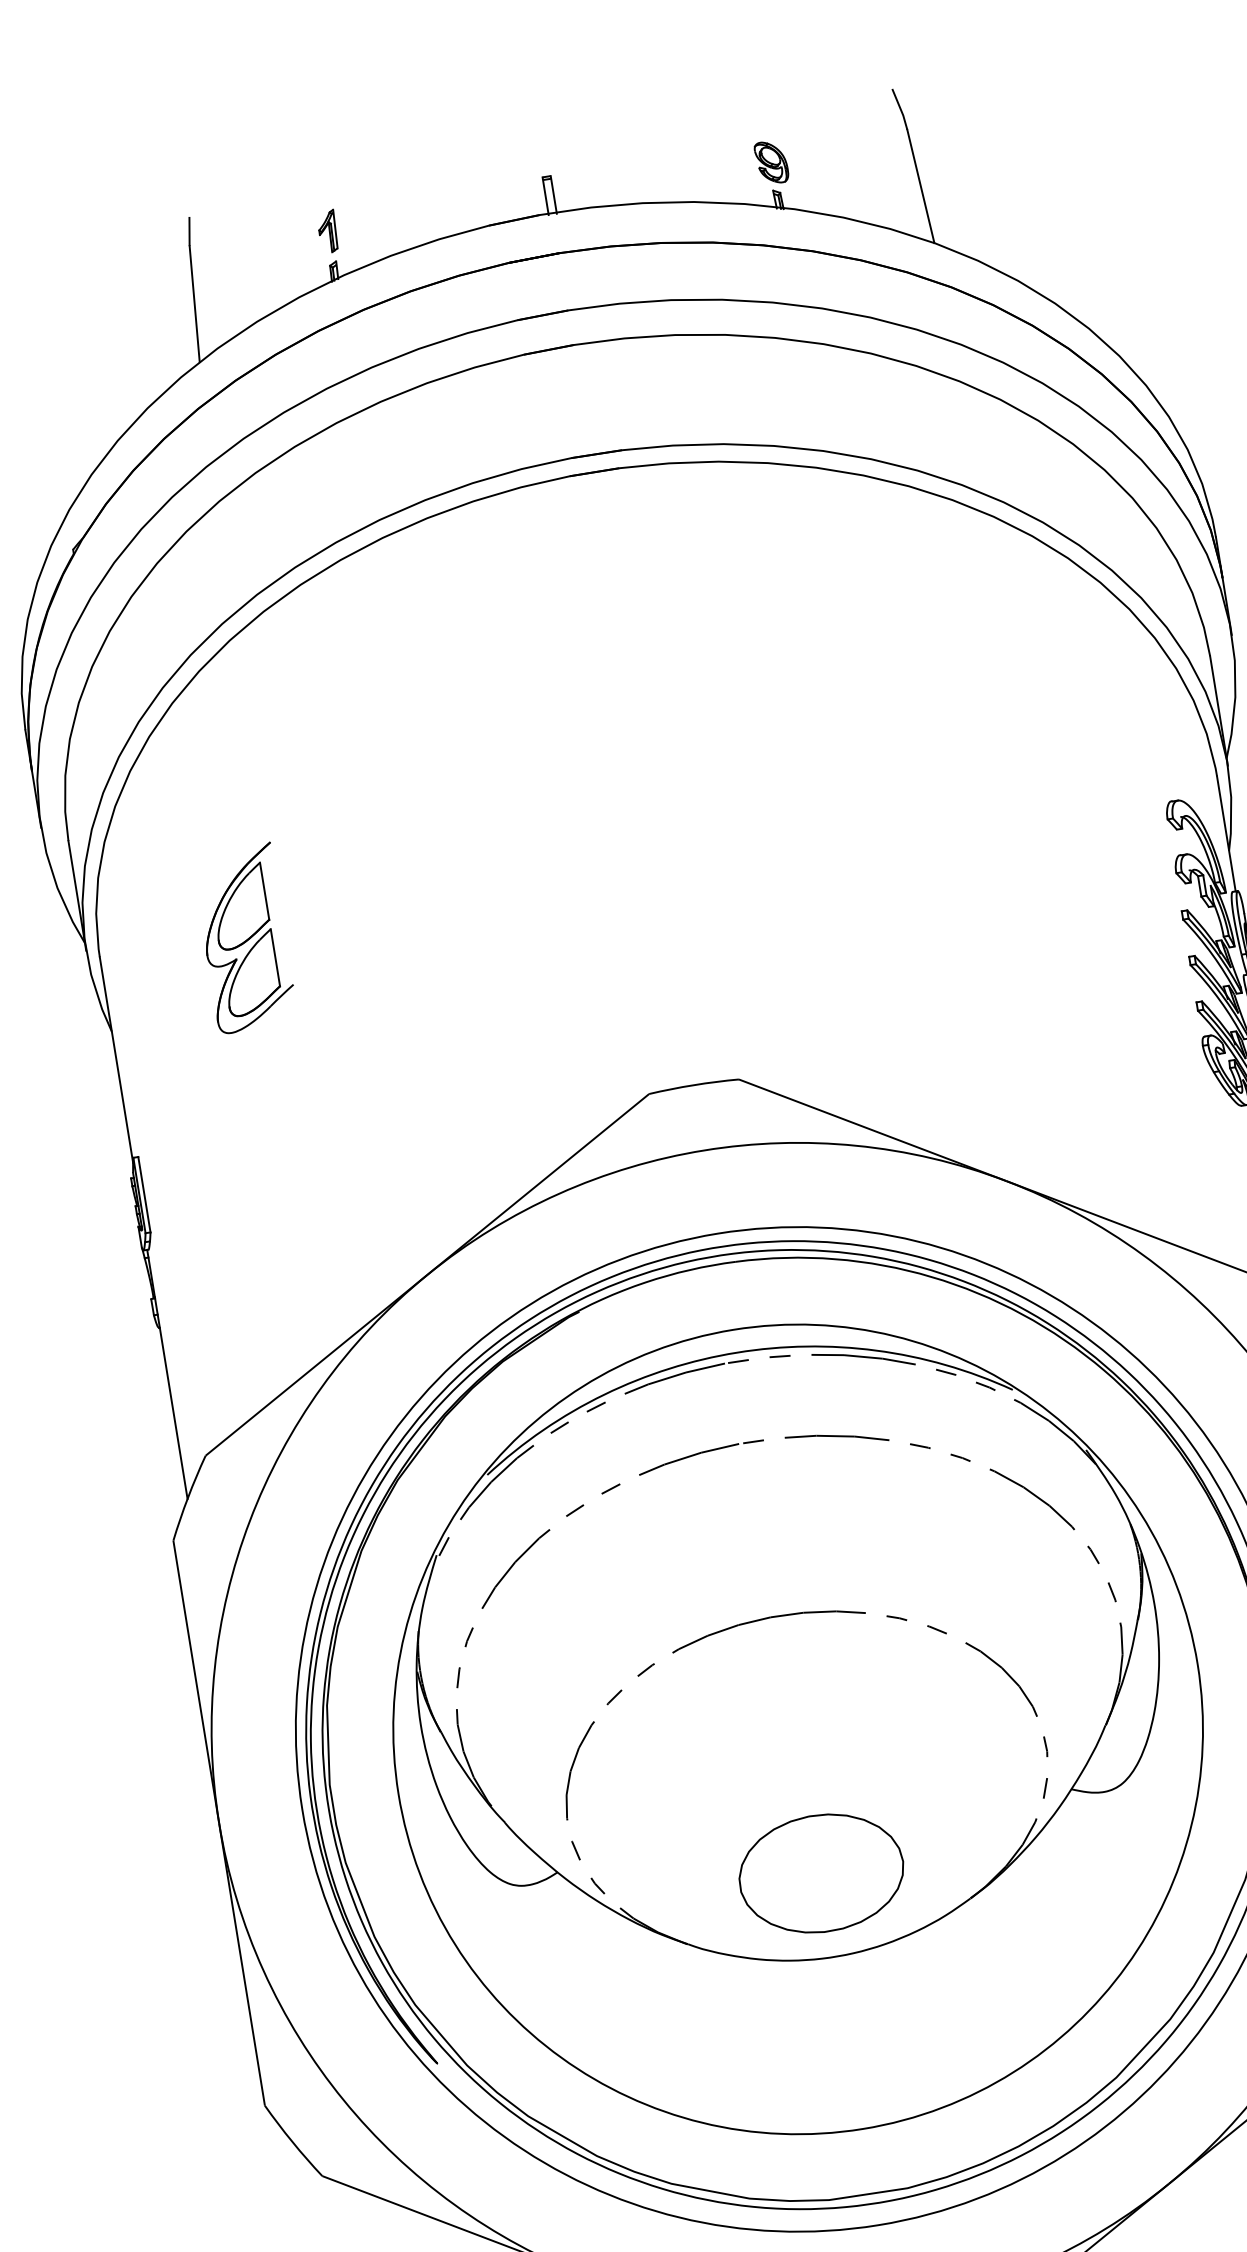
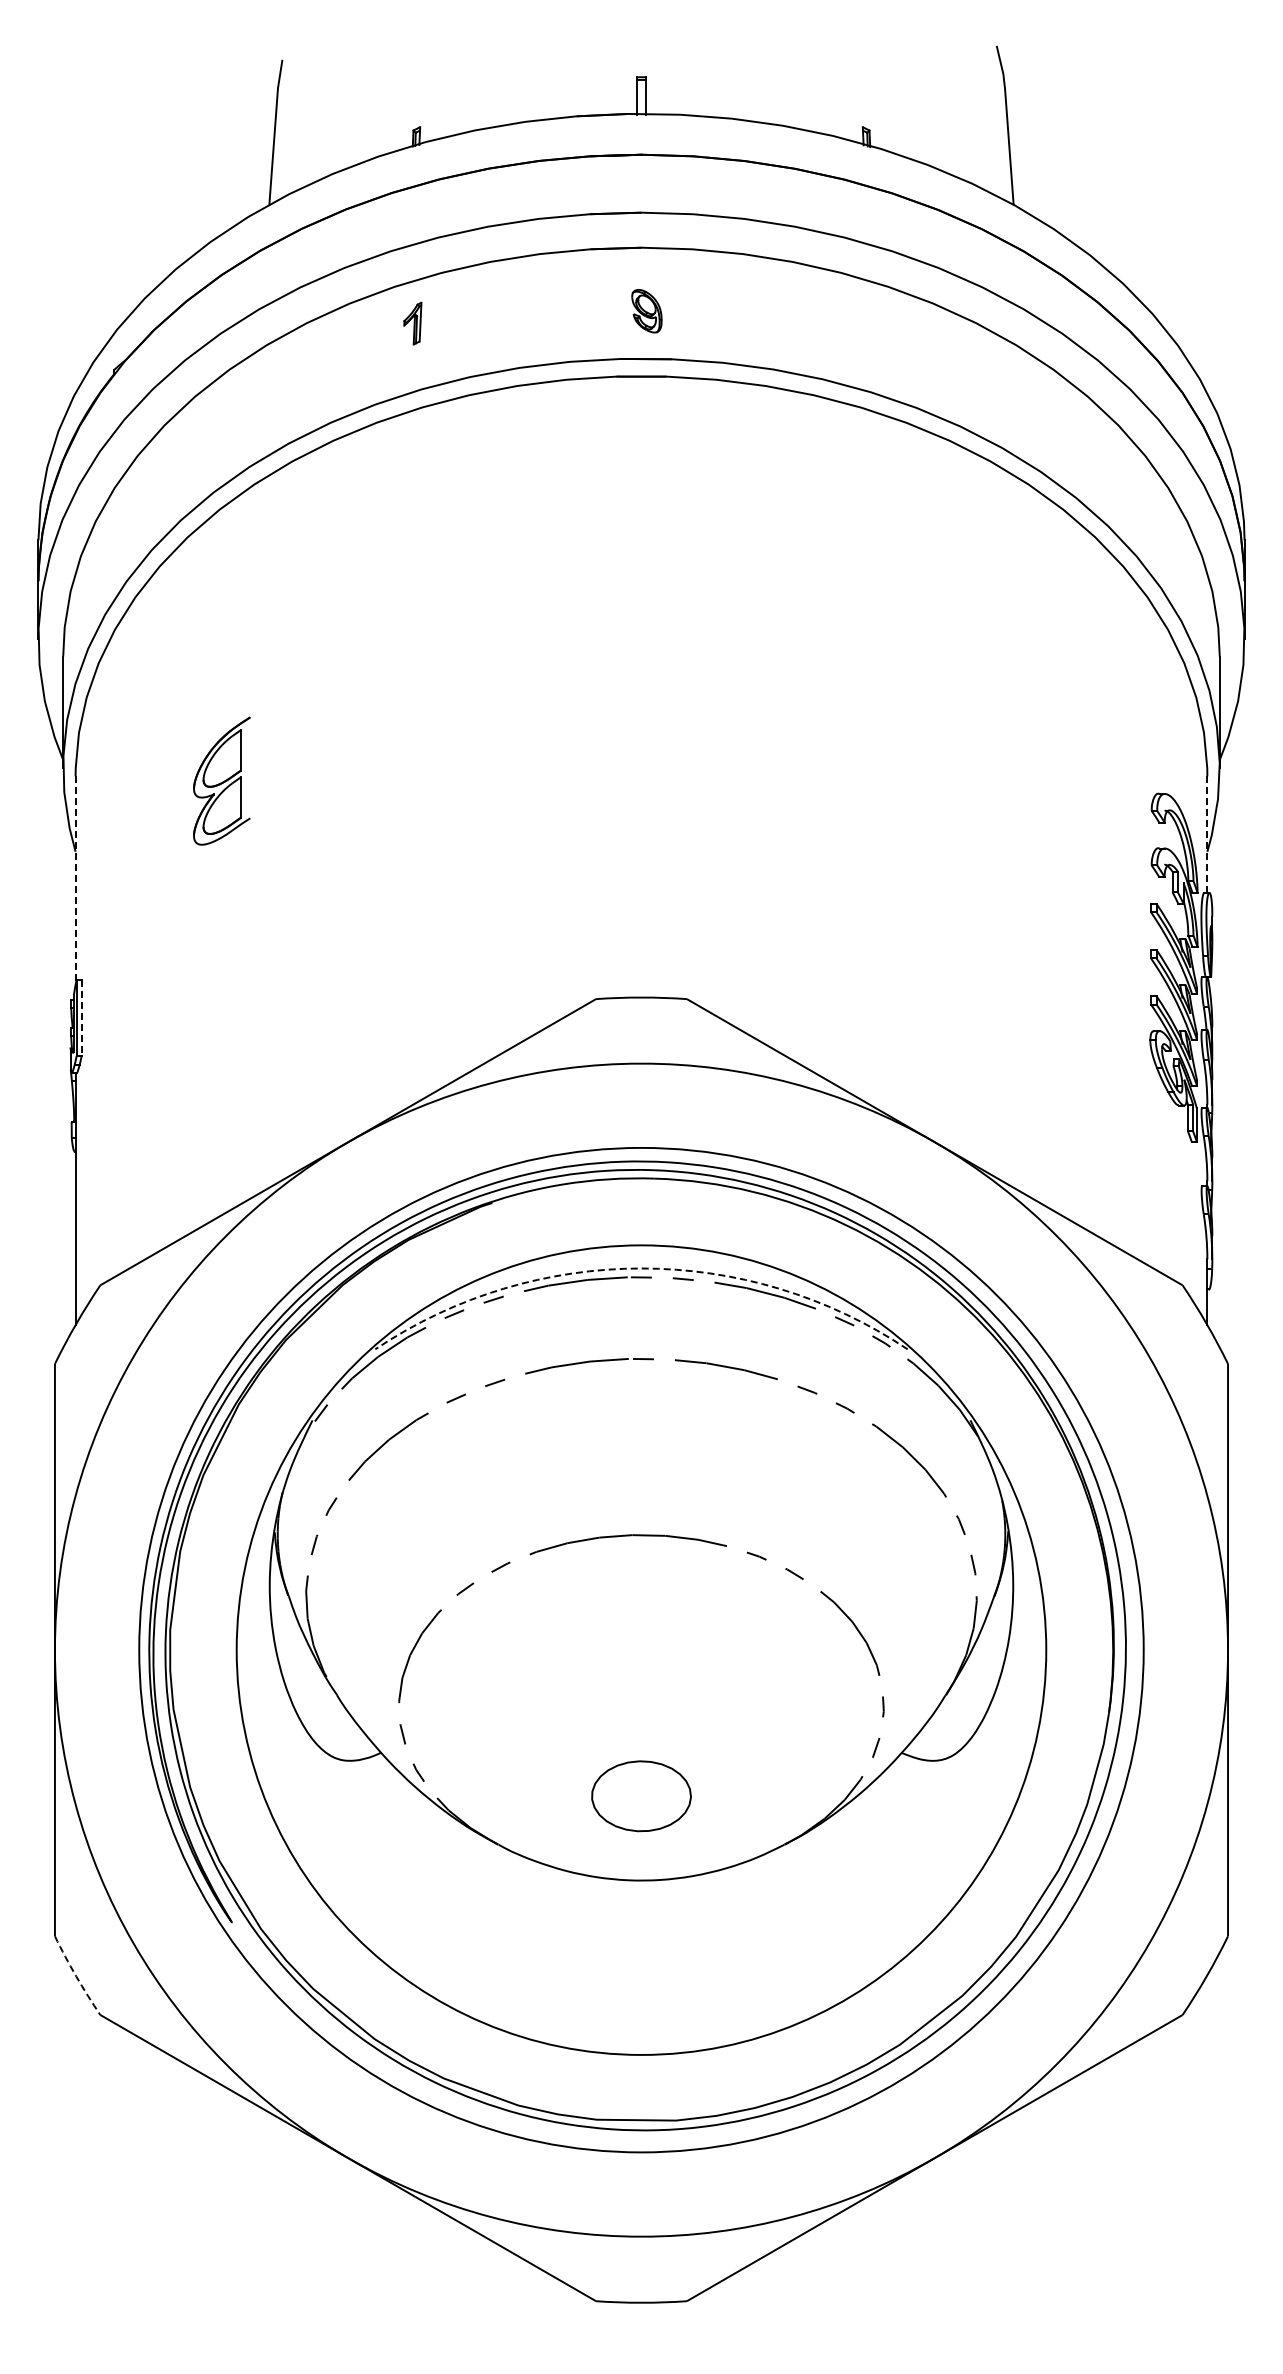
part: (771, 162) -> (646, 311), moved
part: (327, 231) -> (412, 323), moved
line: (1226, 833) -> (1207, 834), solid -> dashed
part: (244, 938) -> (221, 780), size x0.7
line: (116, 1061) -> (75, 881), solid -> dashed
line: (144, 1195) -> (81, 1018), solid -> dashed
arc: (737, 1352) -> (641, 1268), solid -> dashed
part: (821, 1873) -> (641, 1796), size x0.6
arc: (292, 2141) -> (76, 1976), solid -> dashed

